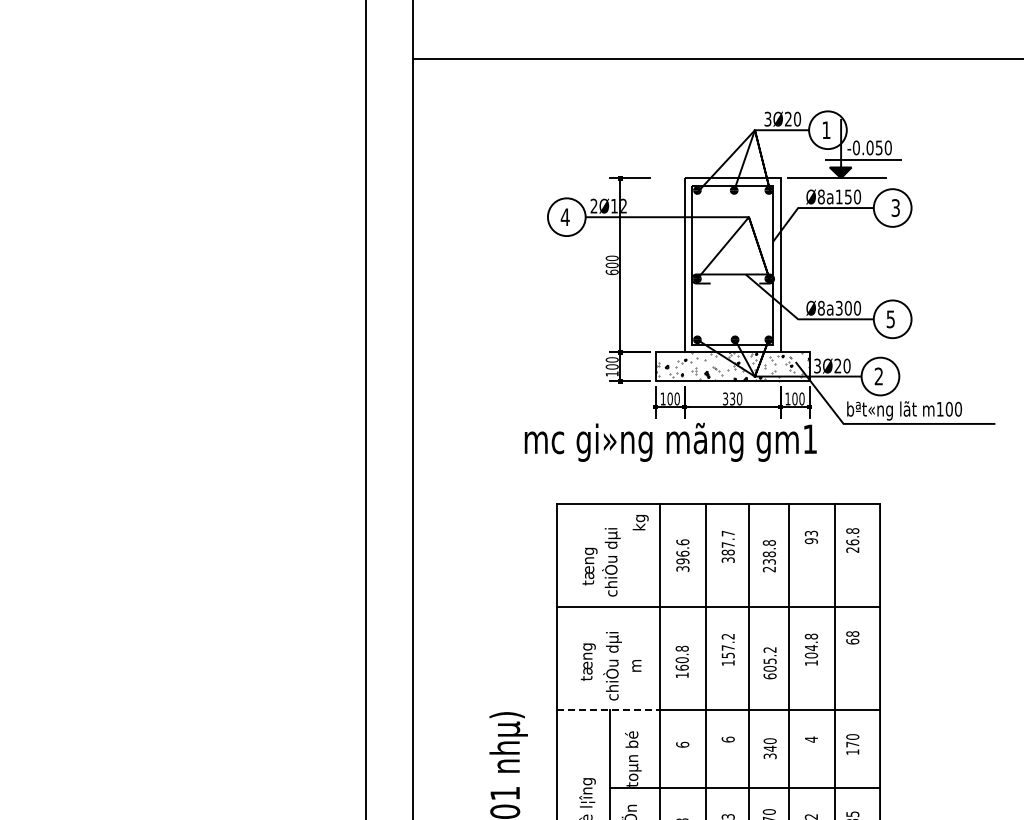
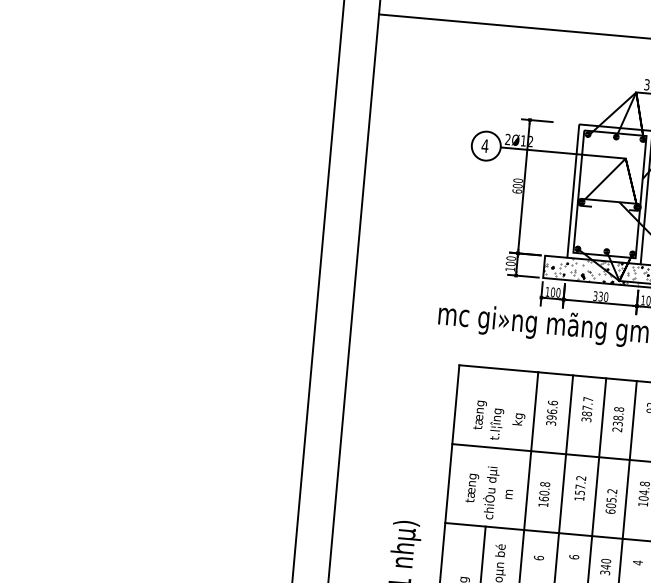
text: (640, 522) -> (518, 419), moved
text: (611, 562) -> (496, 413), chiÒu dµi -> t.l¦îng
line: (608, 710) -> (484, 526), dashed -> solid

